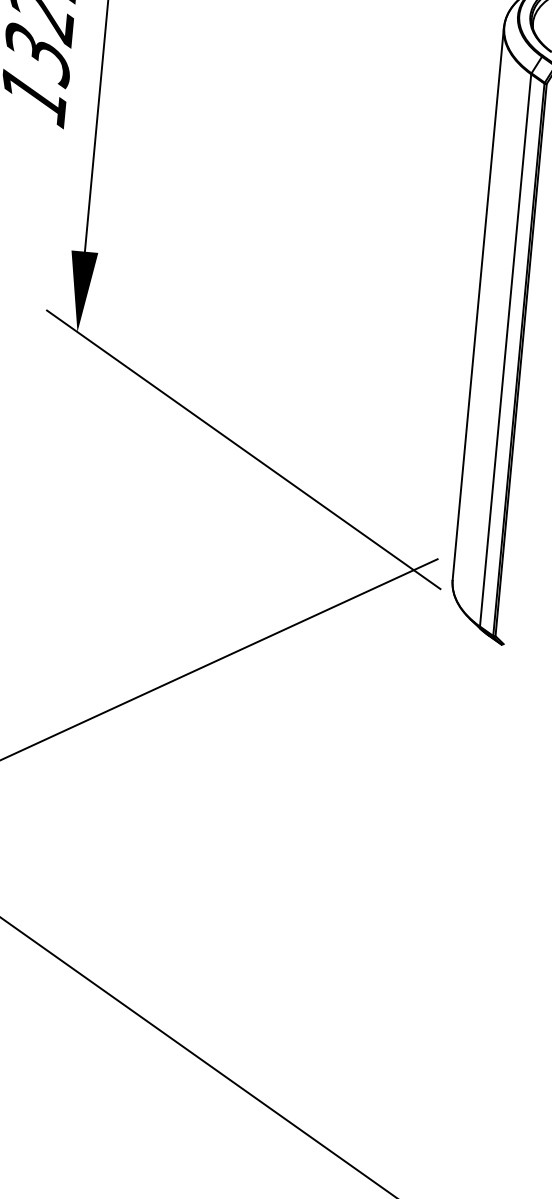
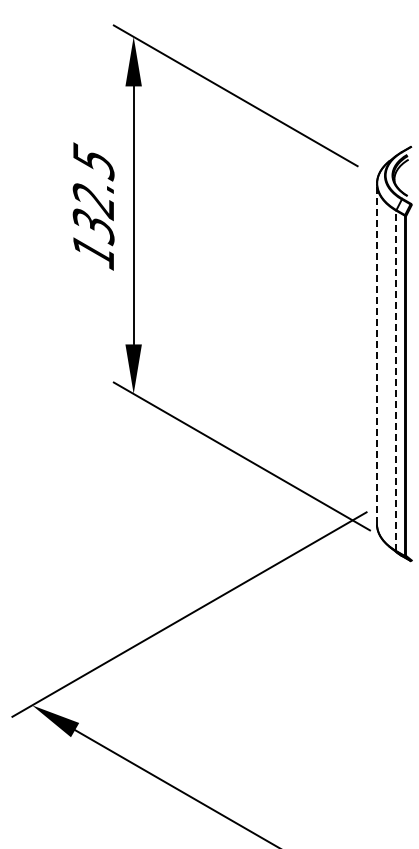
line: (477, 302) -> (376, 353), solid -> dashed
line: (506, 349) -> (396, 380), solid -> dashed

